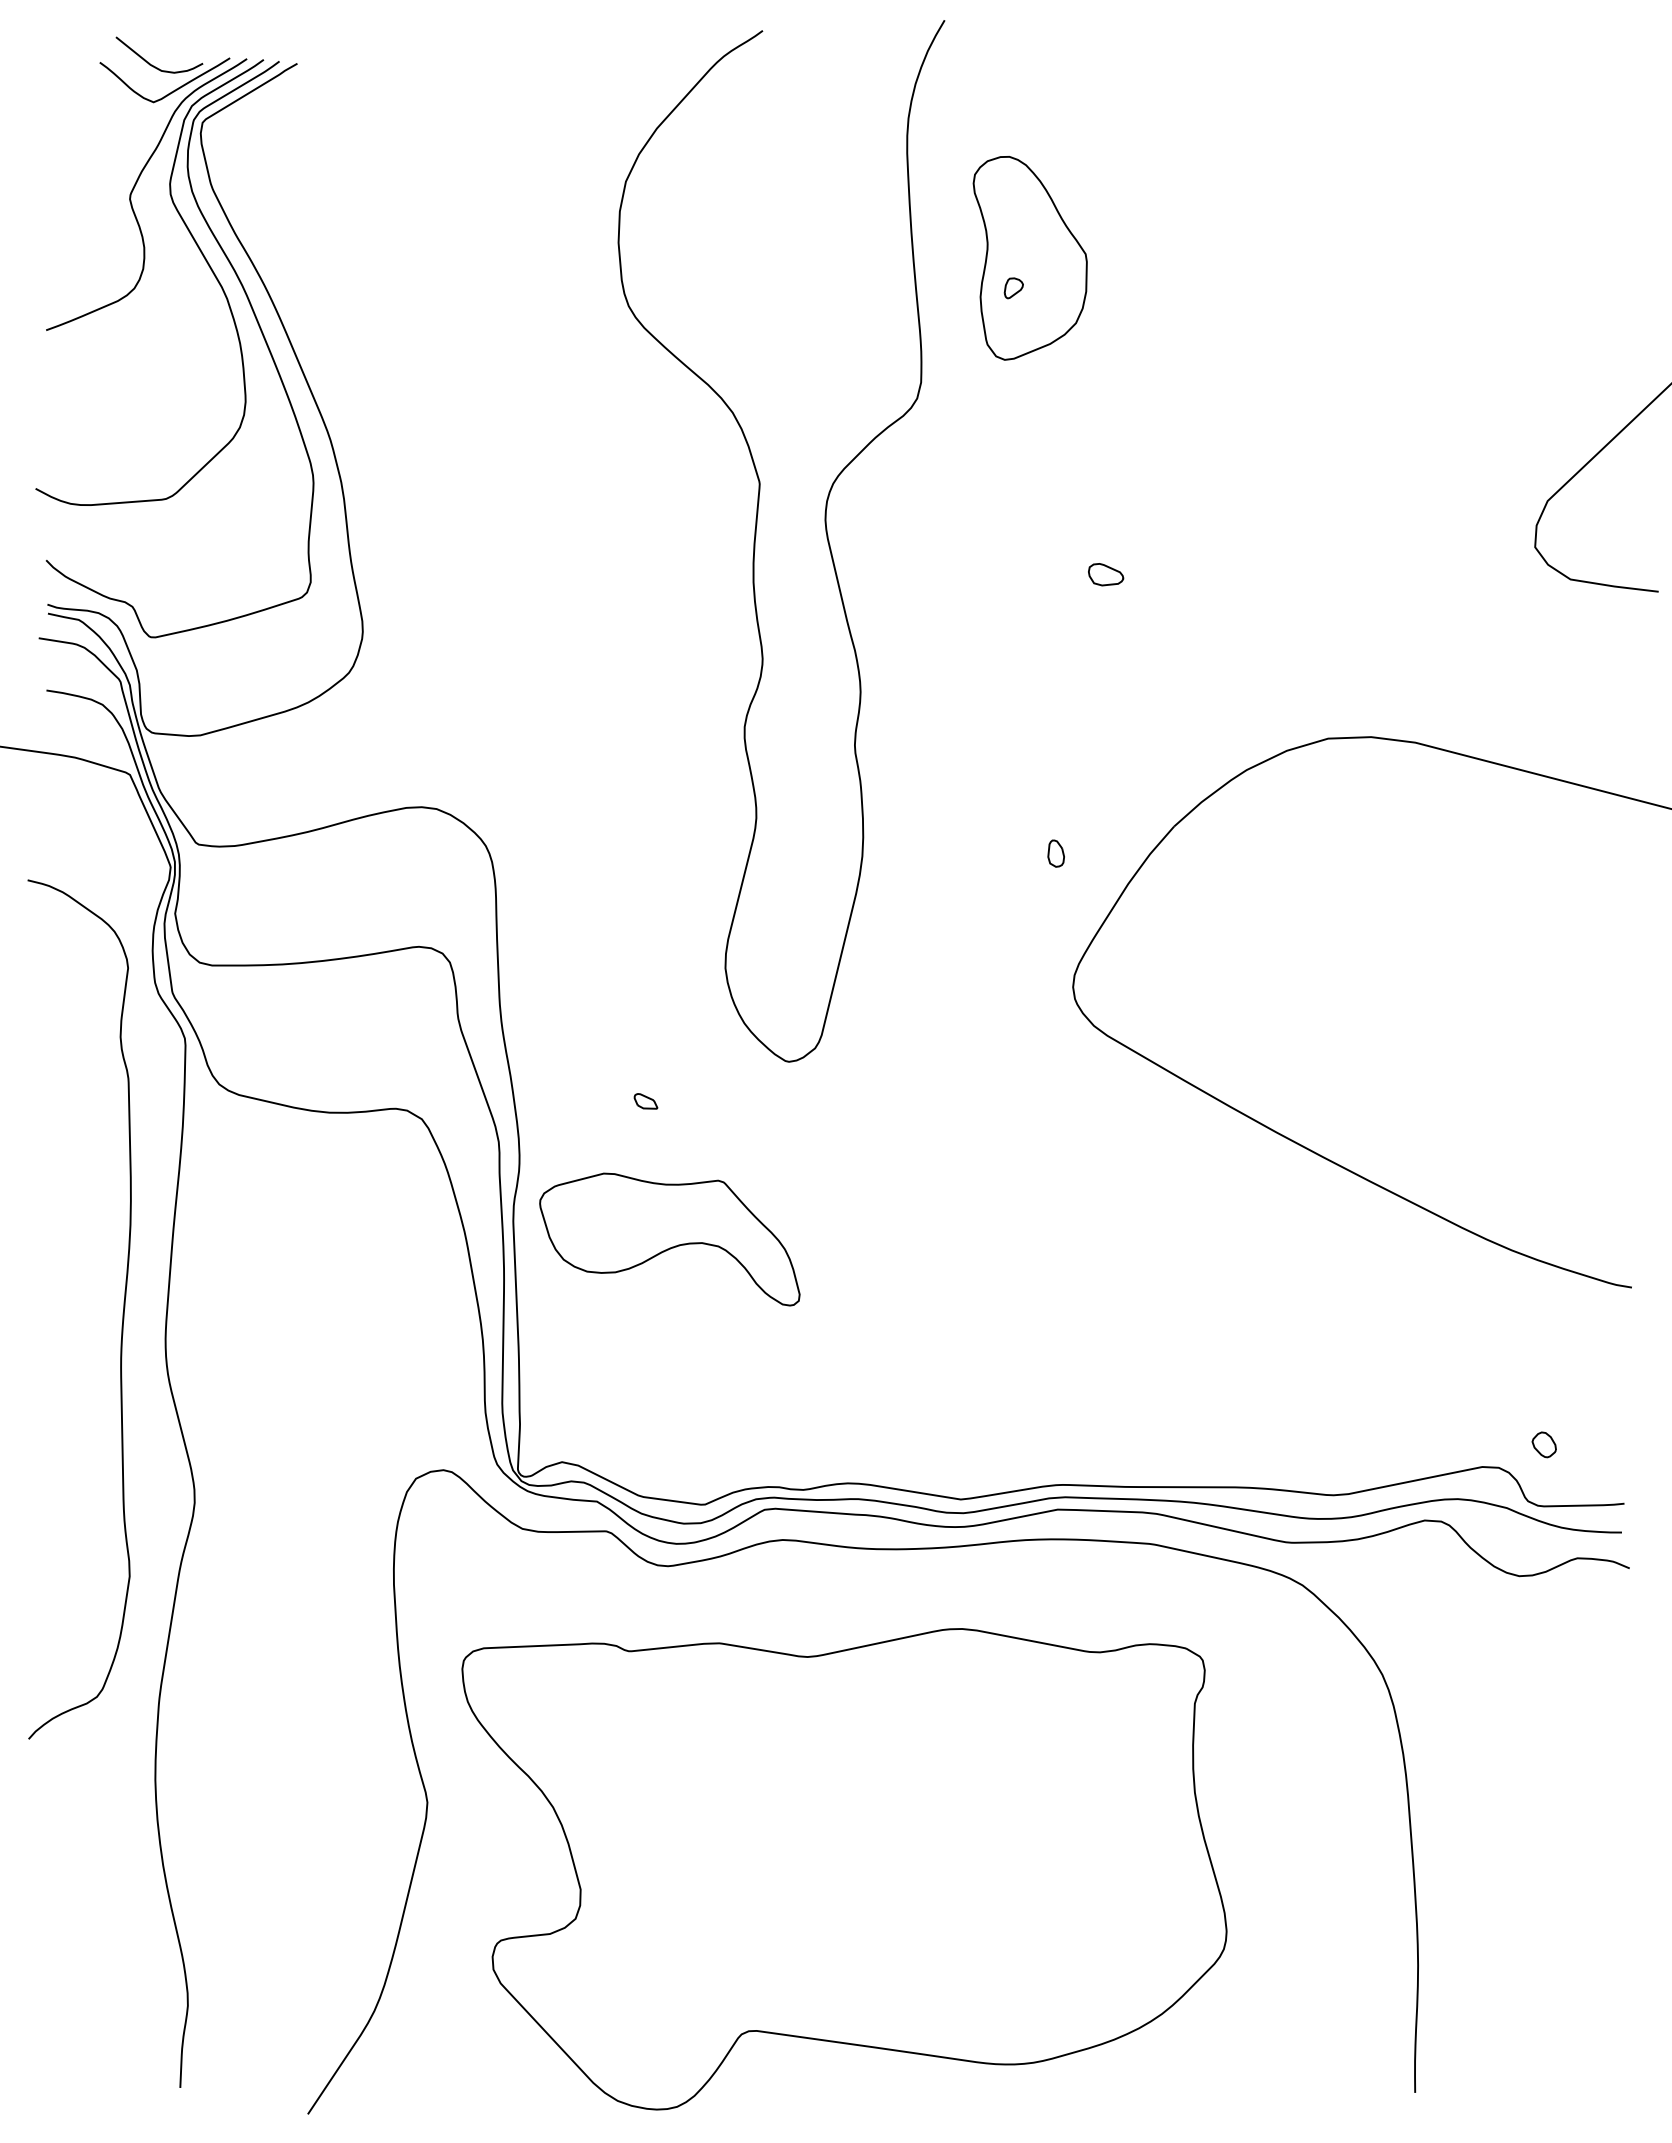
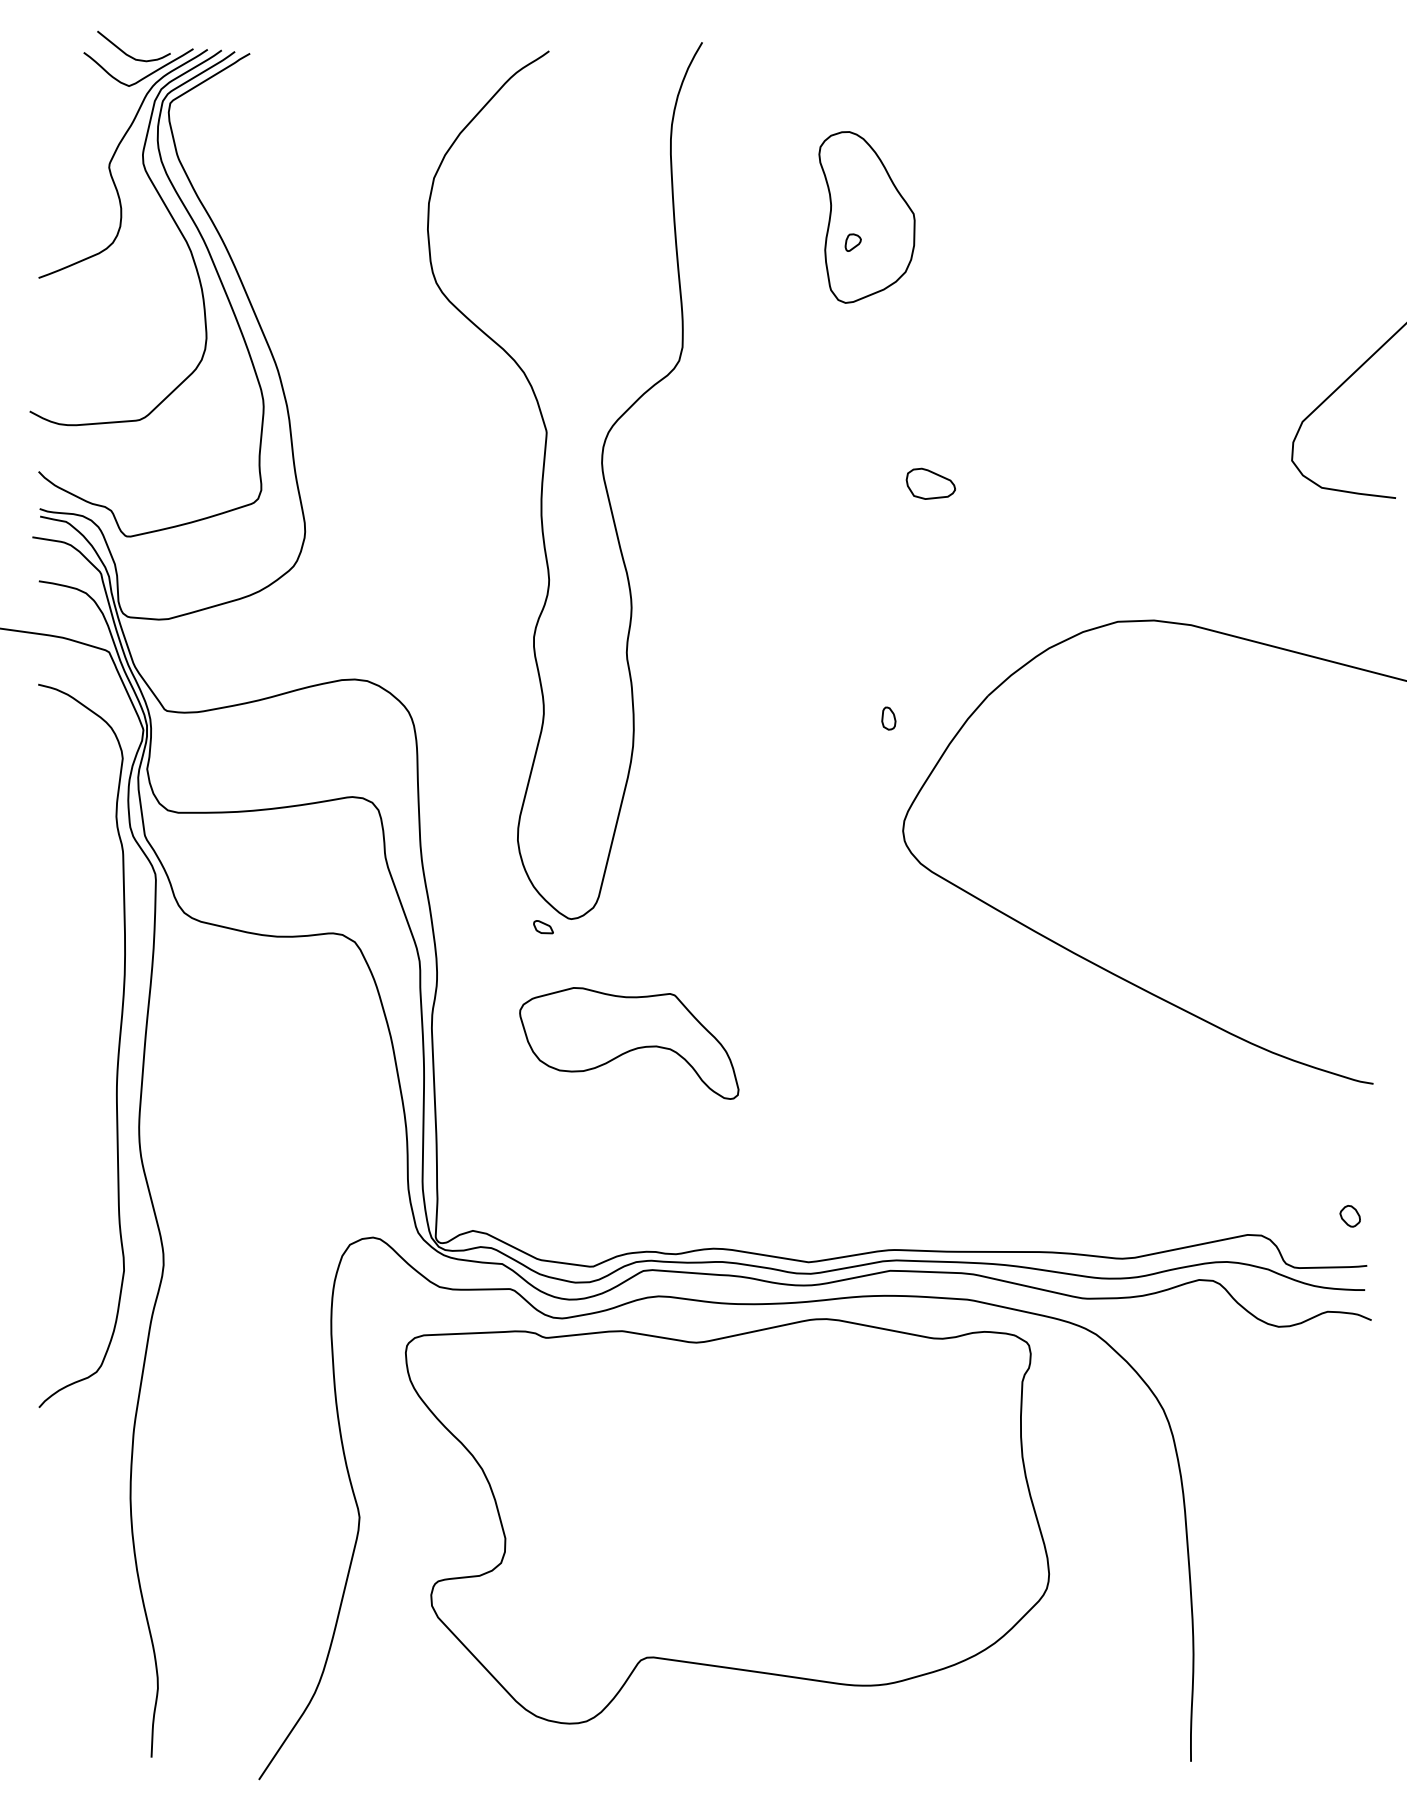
curve: (756, 536) -> (543, 476), moved
part: (1105, 574) -> (930, 483), size x1.67
part: (669, 1239) -> (629, 1043), moved
curve: (122, 1312) -> (118, 1048), moved
part: (1543, 1444) -> (1349, 1215), moved
part: (844, 1869) -> (727, 1521), moved

